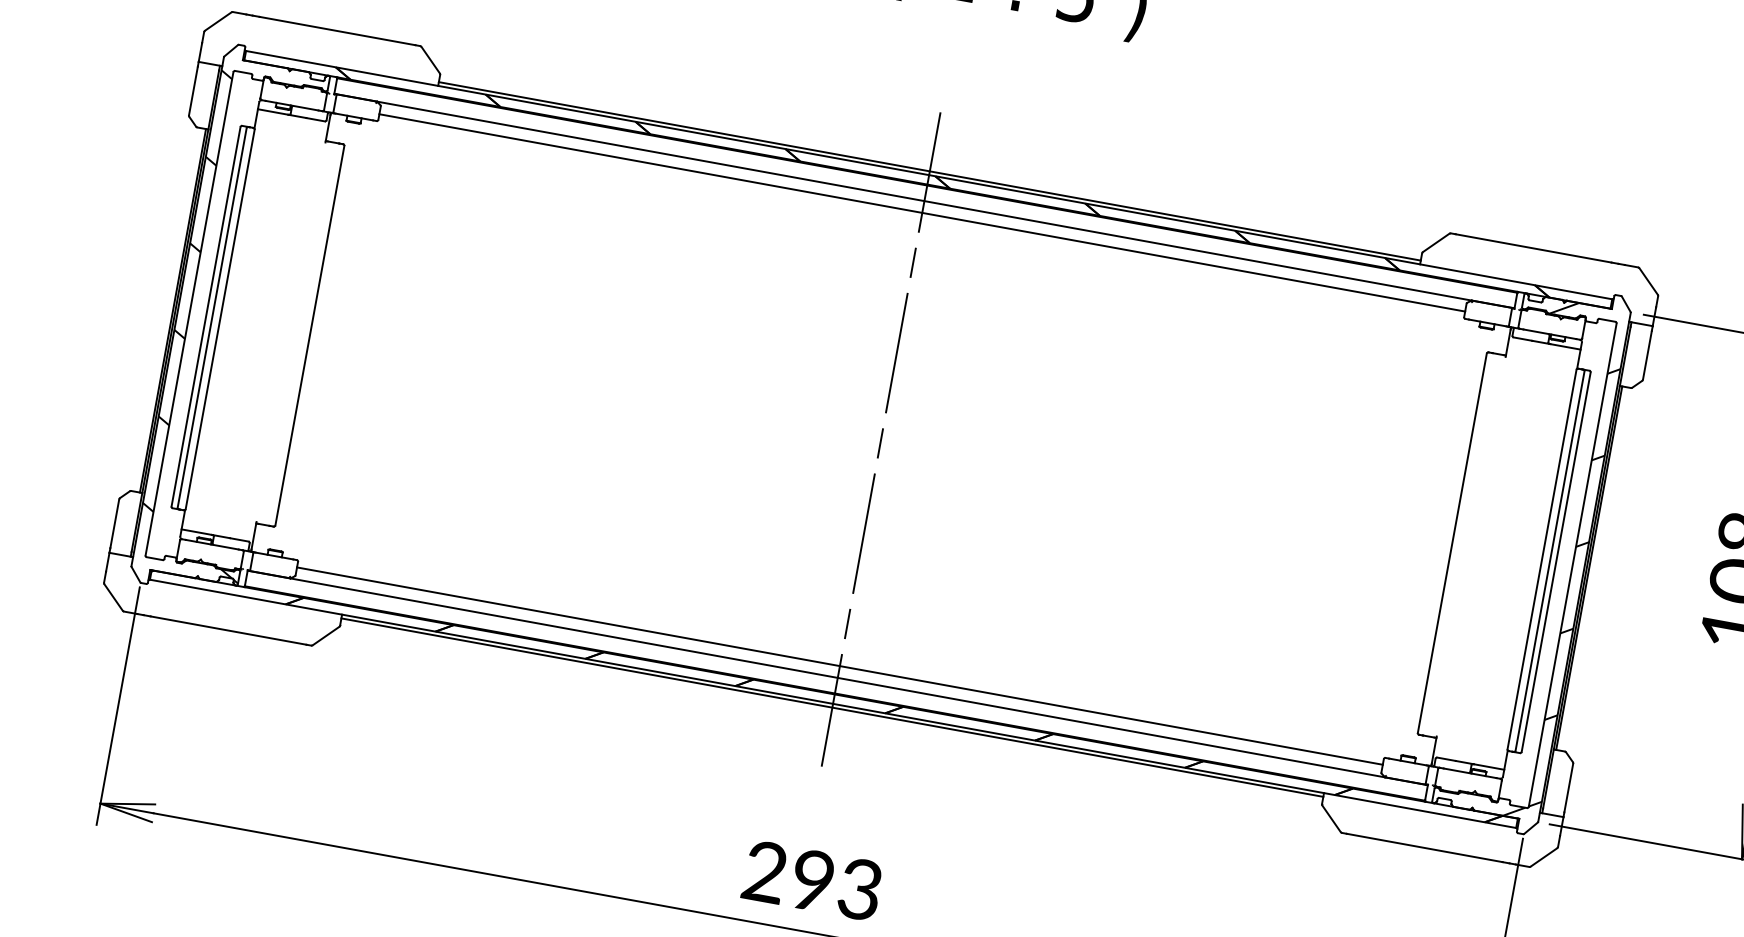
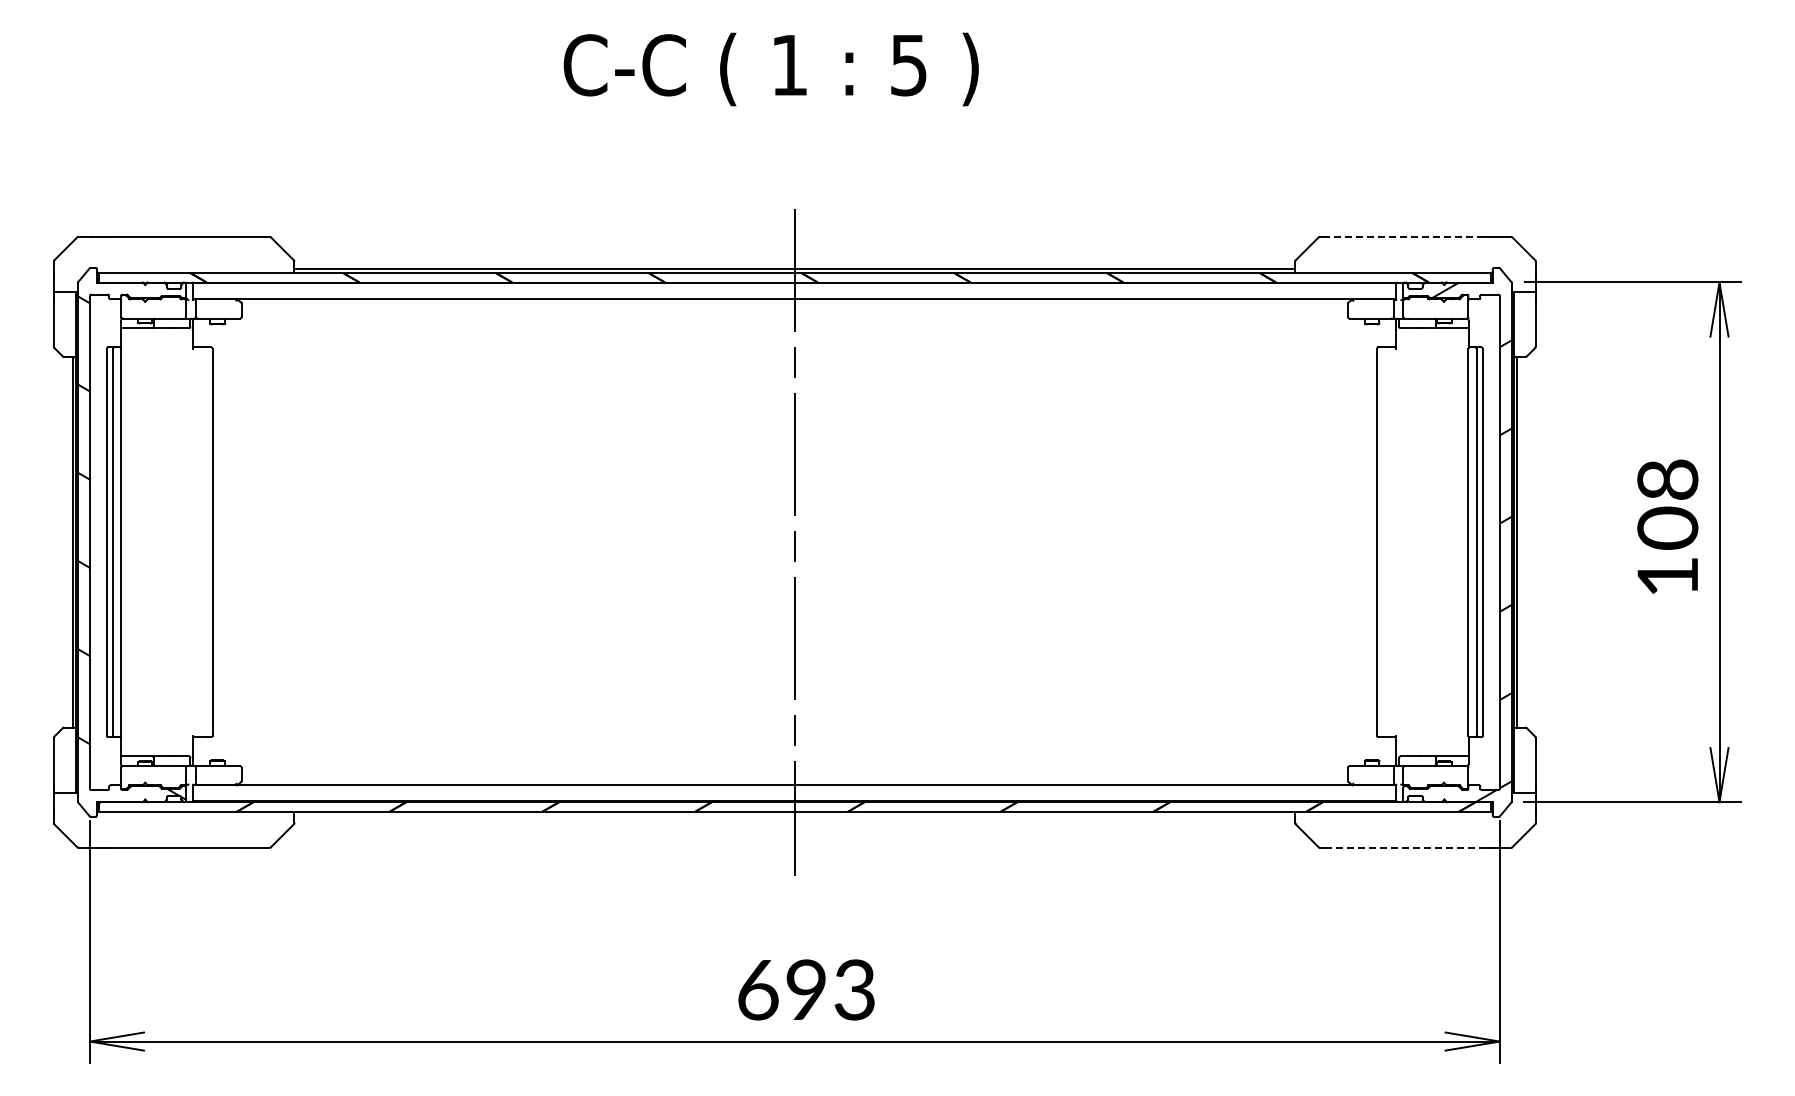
line: (921, 212) -> (794, 311), removed
line: (1532, 247) -> (1403, 236), solid -> dashed
line: (839, 666) -> (794, 773), removed
line: (832, 707) -> (794, 815), removed
line: (1424, 847) -> (1404, 847), solid -> dashed
text: (764, 871) -> (757, 989), 293 -> 693

